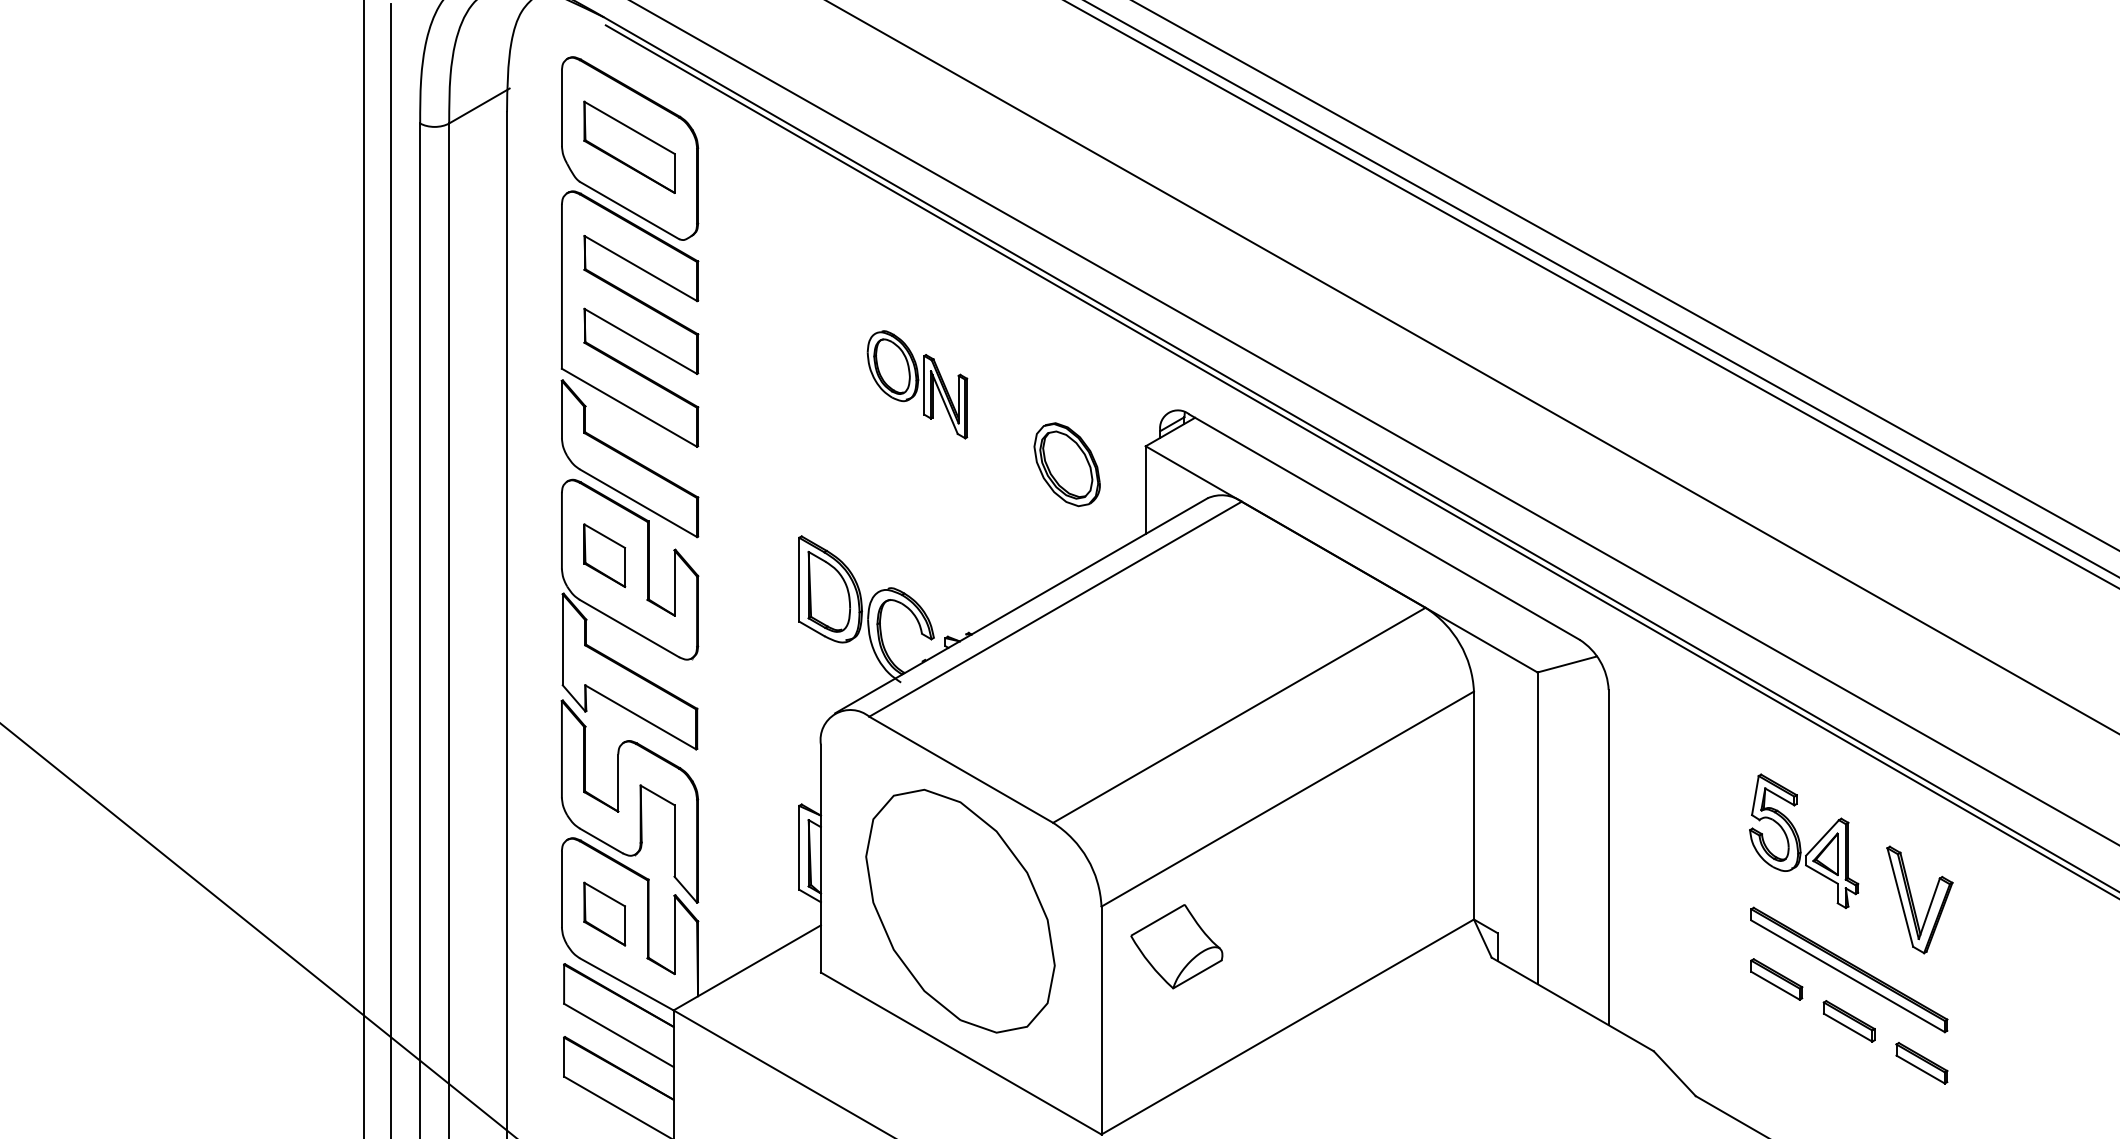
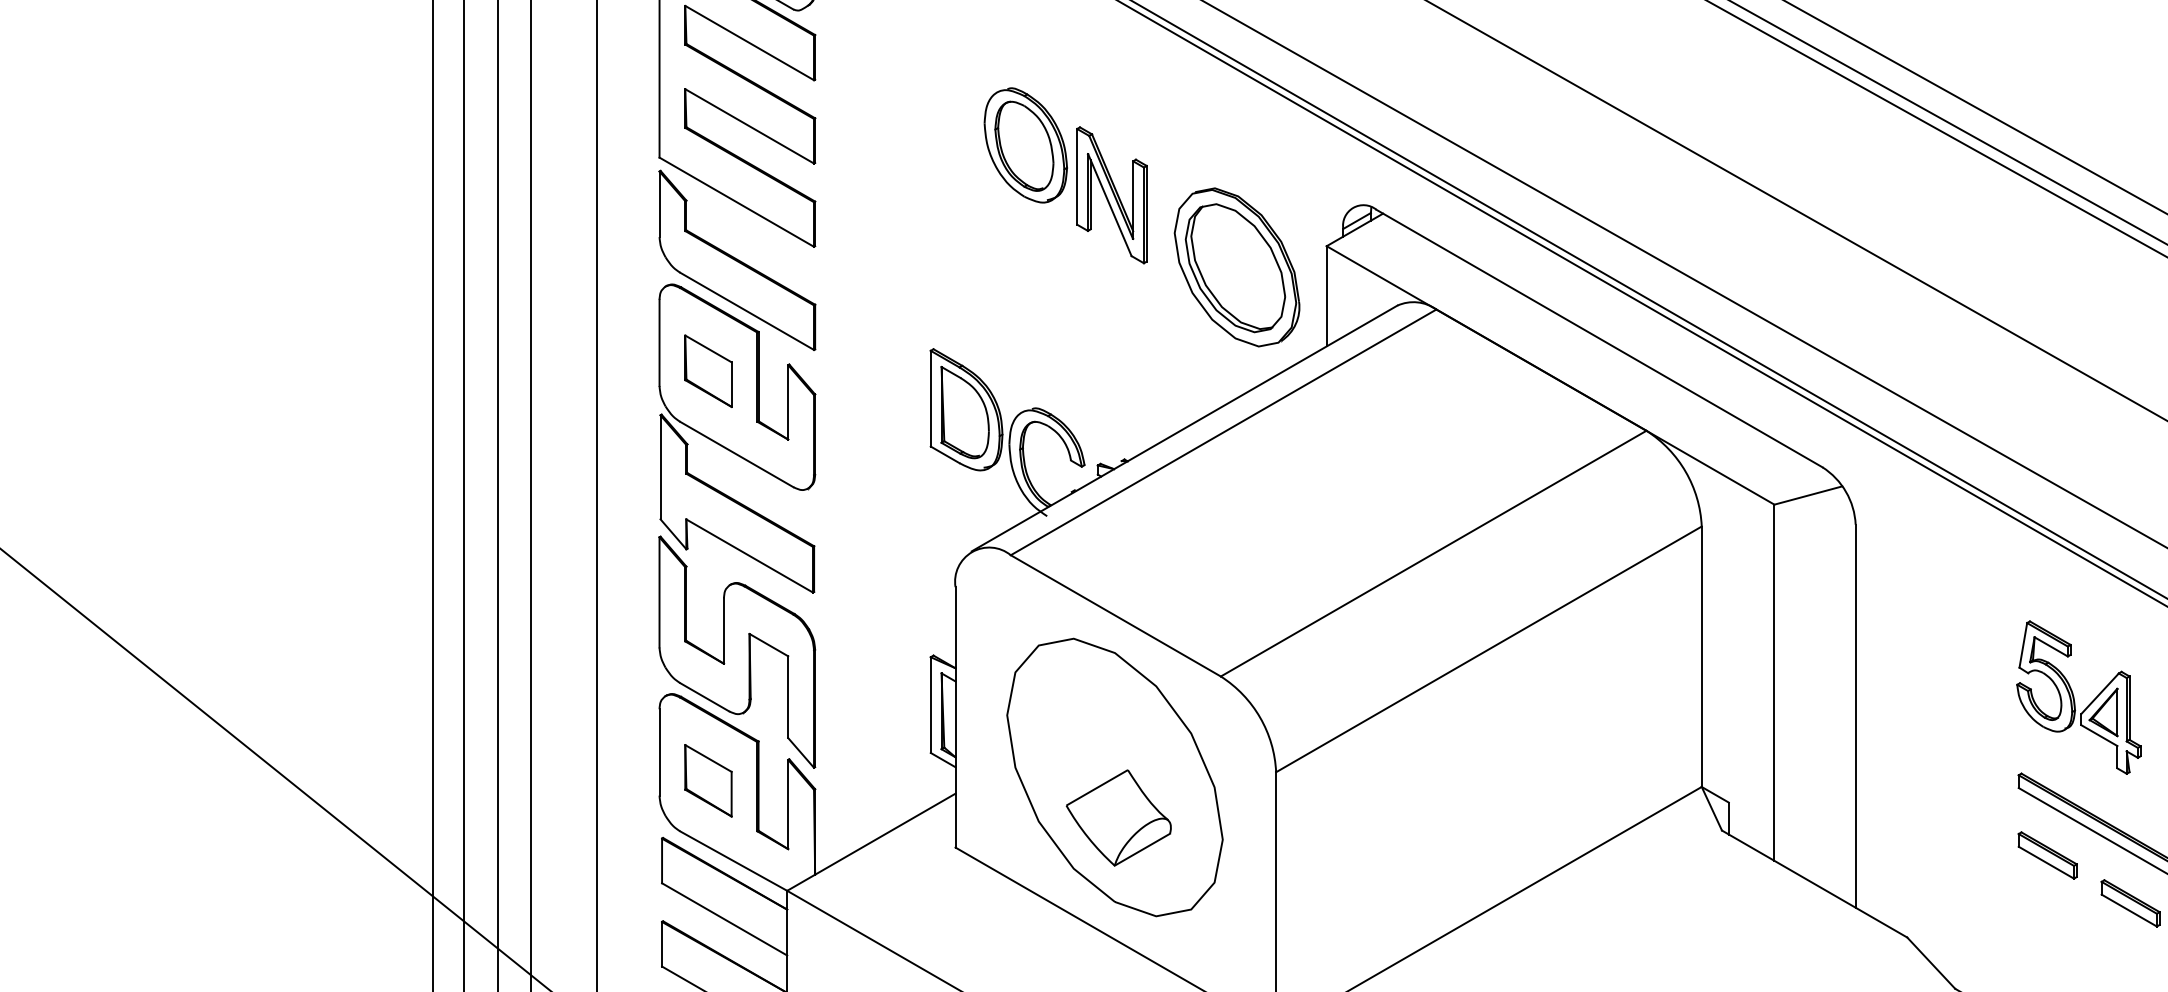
part: (917, 384) -> (1065, 175), size x1.43
part: (1066, 464) -> (1236, 267), size x1.67
part: (1176, 946) -> (1118, 817), moved

